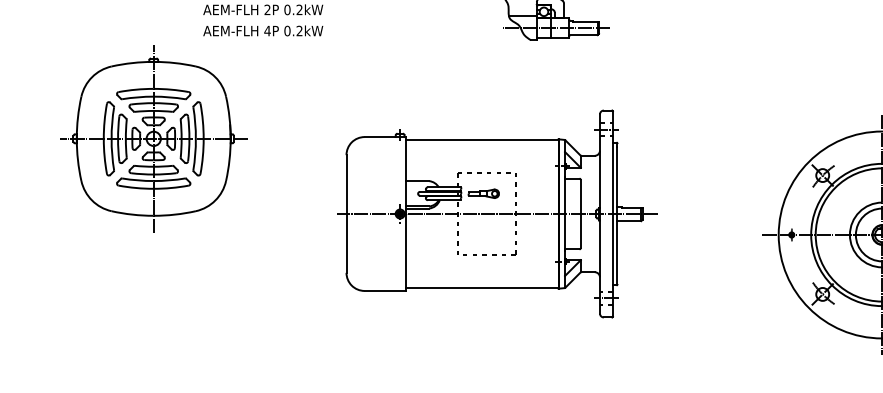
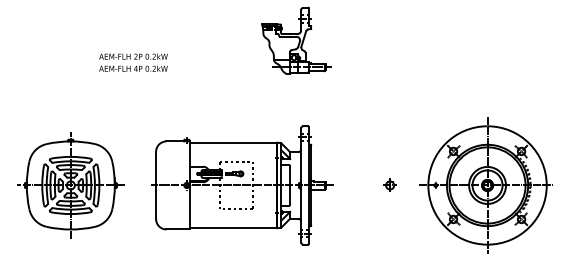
part: (153, 138) -> (70, 185), moved
part: (497, 214) -> (242, 185), moved
part: (710, 233) -> (389, 184), added

